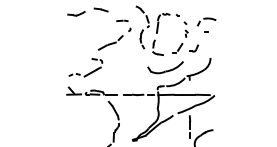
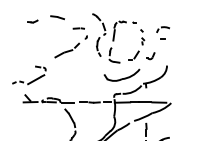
part: (76, 13) -> (32, 21), size x0.6
part: (206, 21) -> (162, 29), size x0.7
part: (87, 73) -> (30, 81), moved

